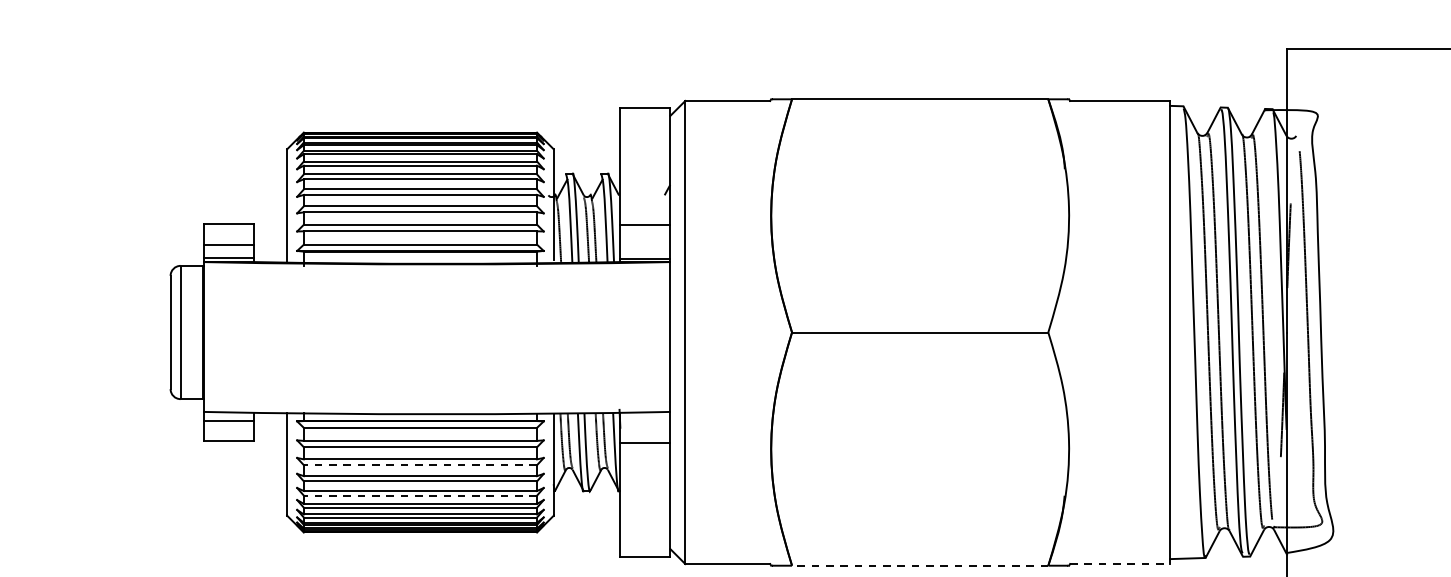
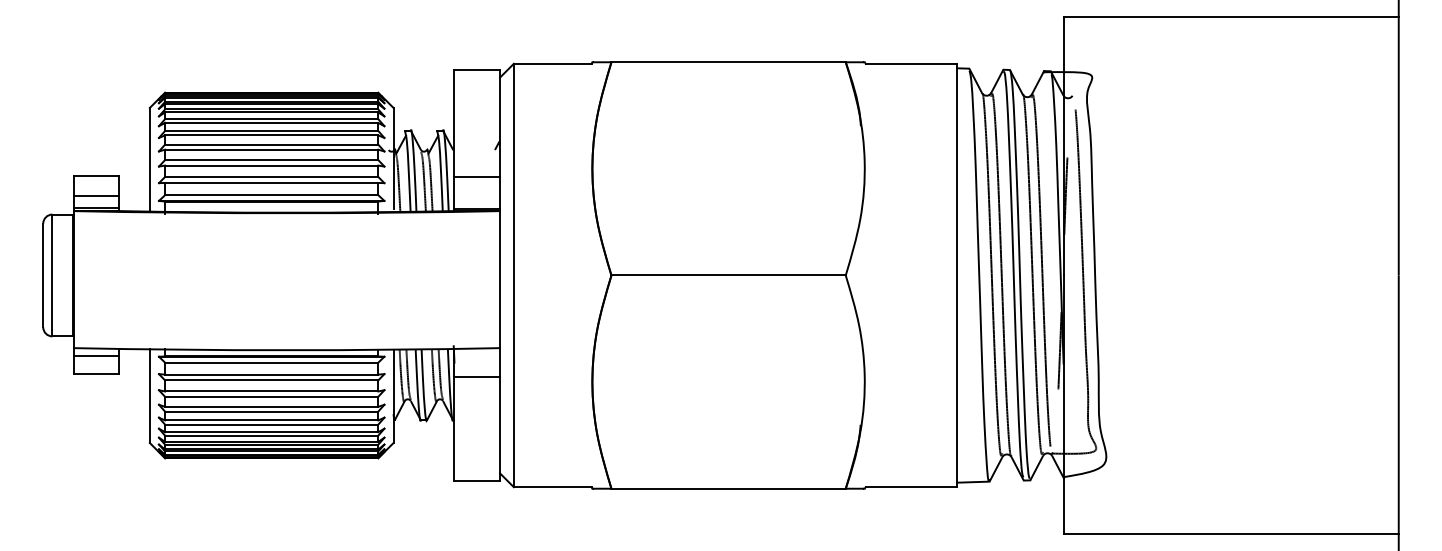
line: (420, 464) -> (271, 396), dashed -> solid
line: (420, 495) -> (271, 424), dashed -> solid
line: (1120, 564) -> (911, 487), dashed -> solid
line: (920, 565) -> (728, 488), dashed -> solid

